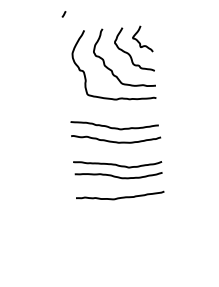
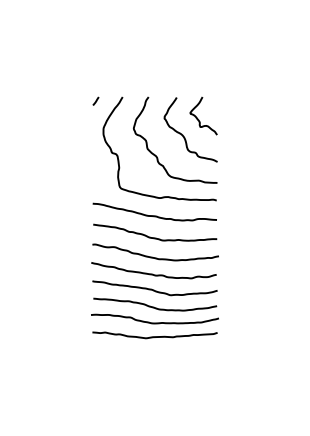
curve: (63, 13) -> (95, 100), moved
curve: (113, 112) -> (154, 215), added
curve: (115, 153) -> (152, 273), added
curve: (119, 187) -> (154, 322), added

